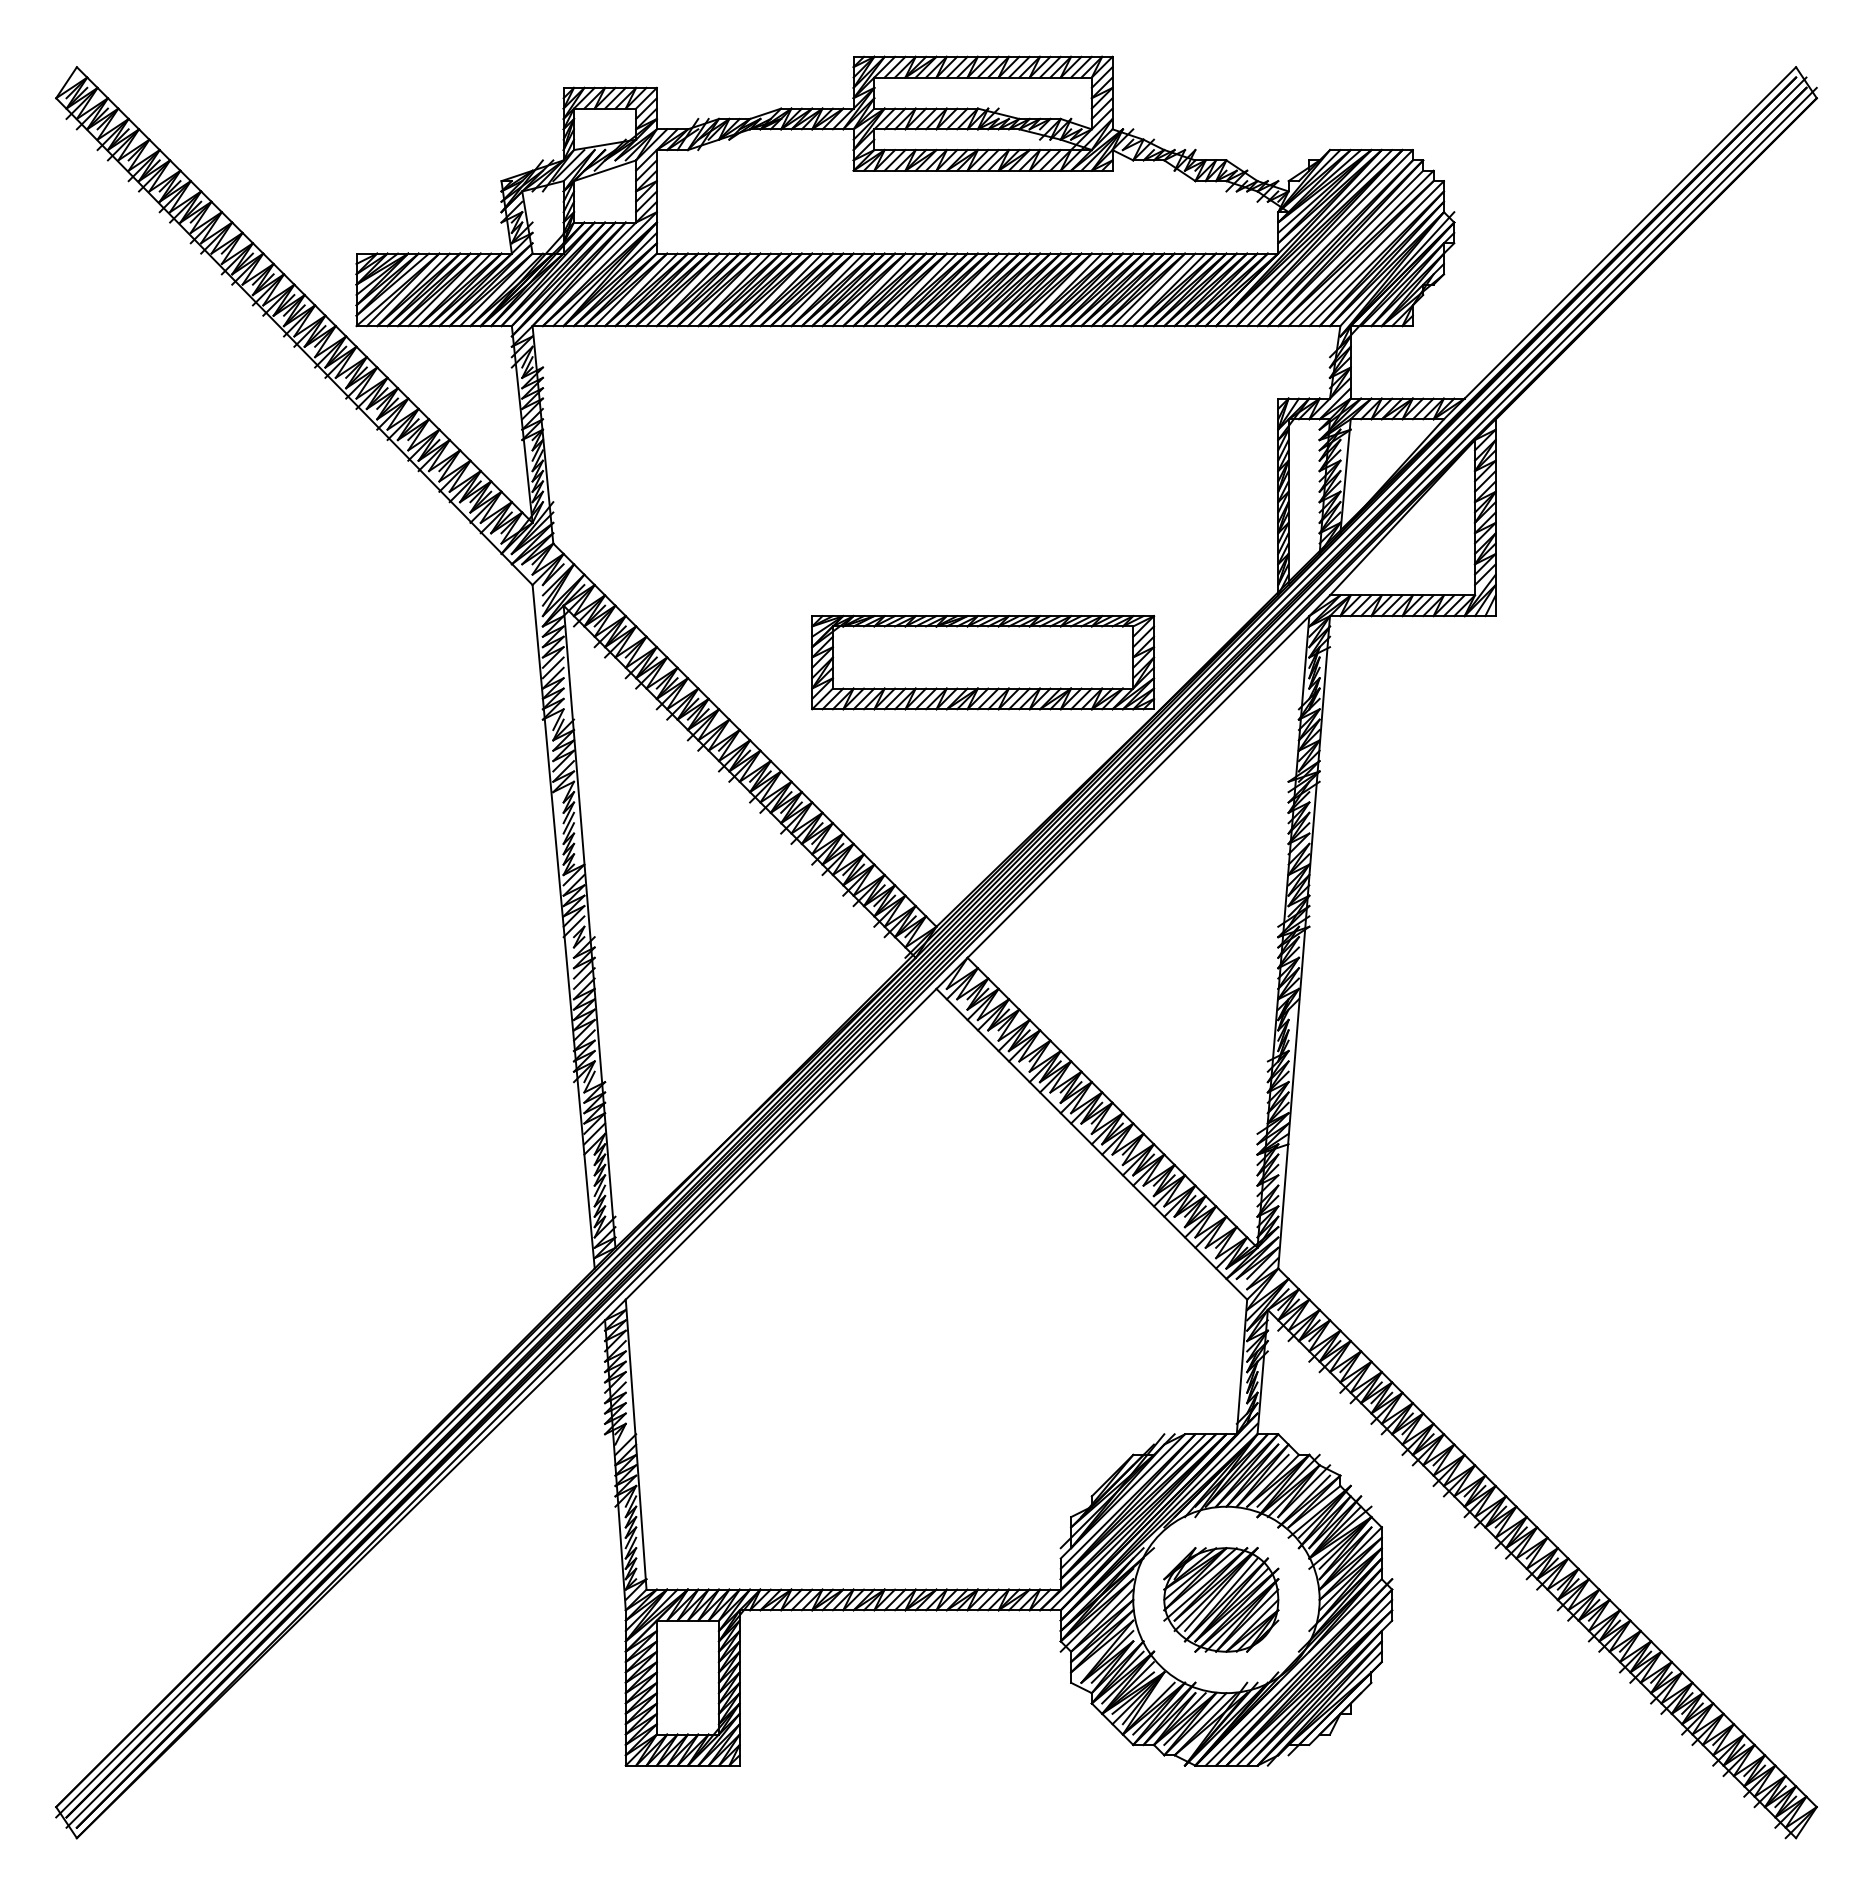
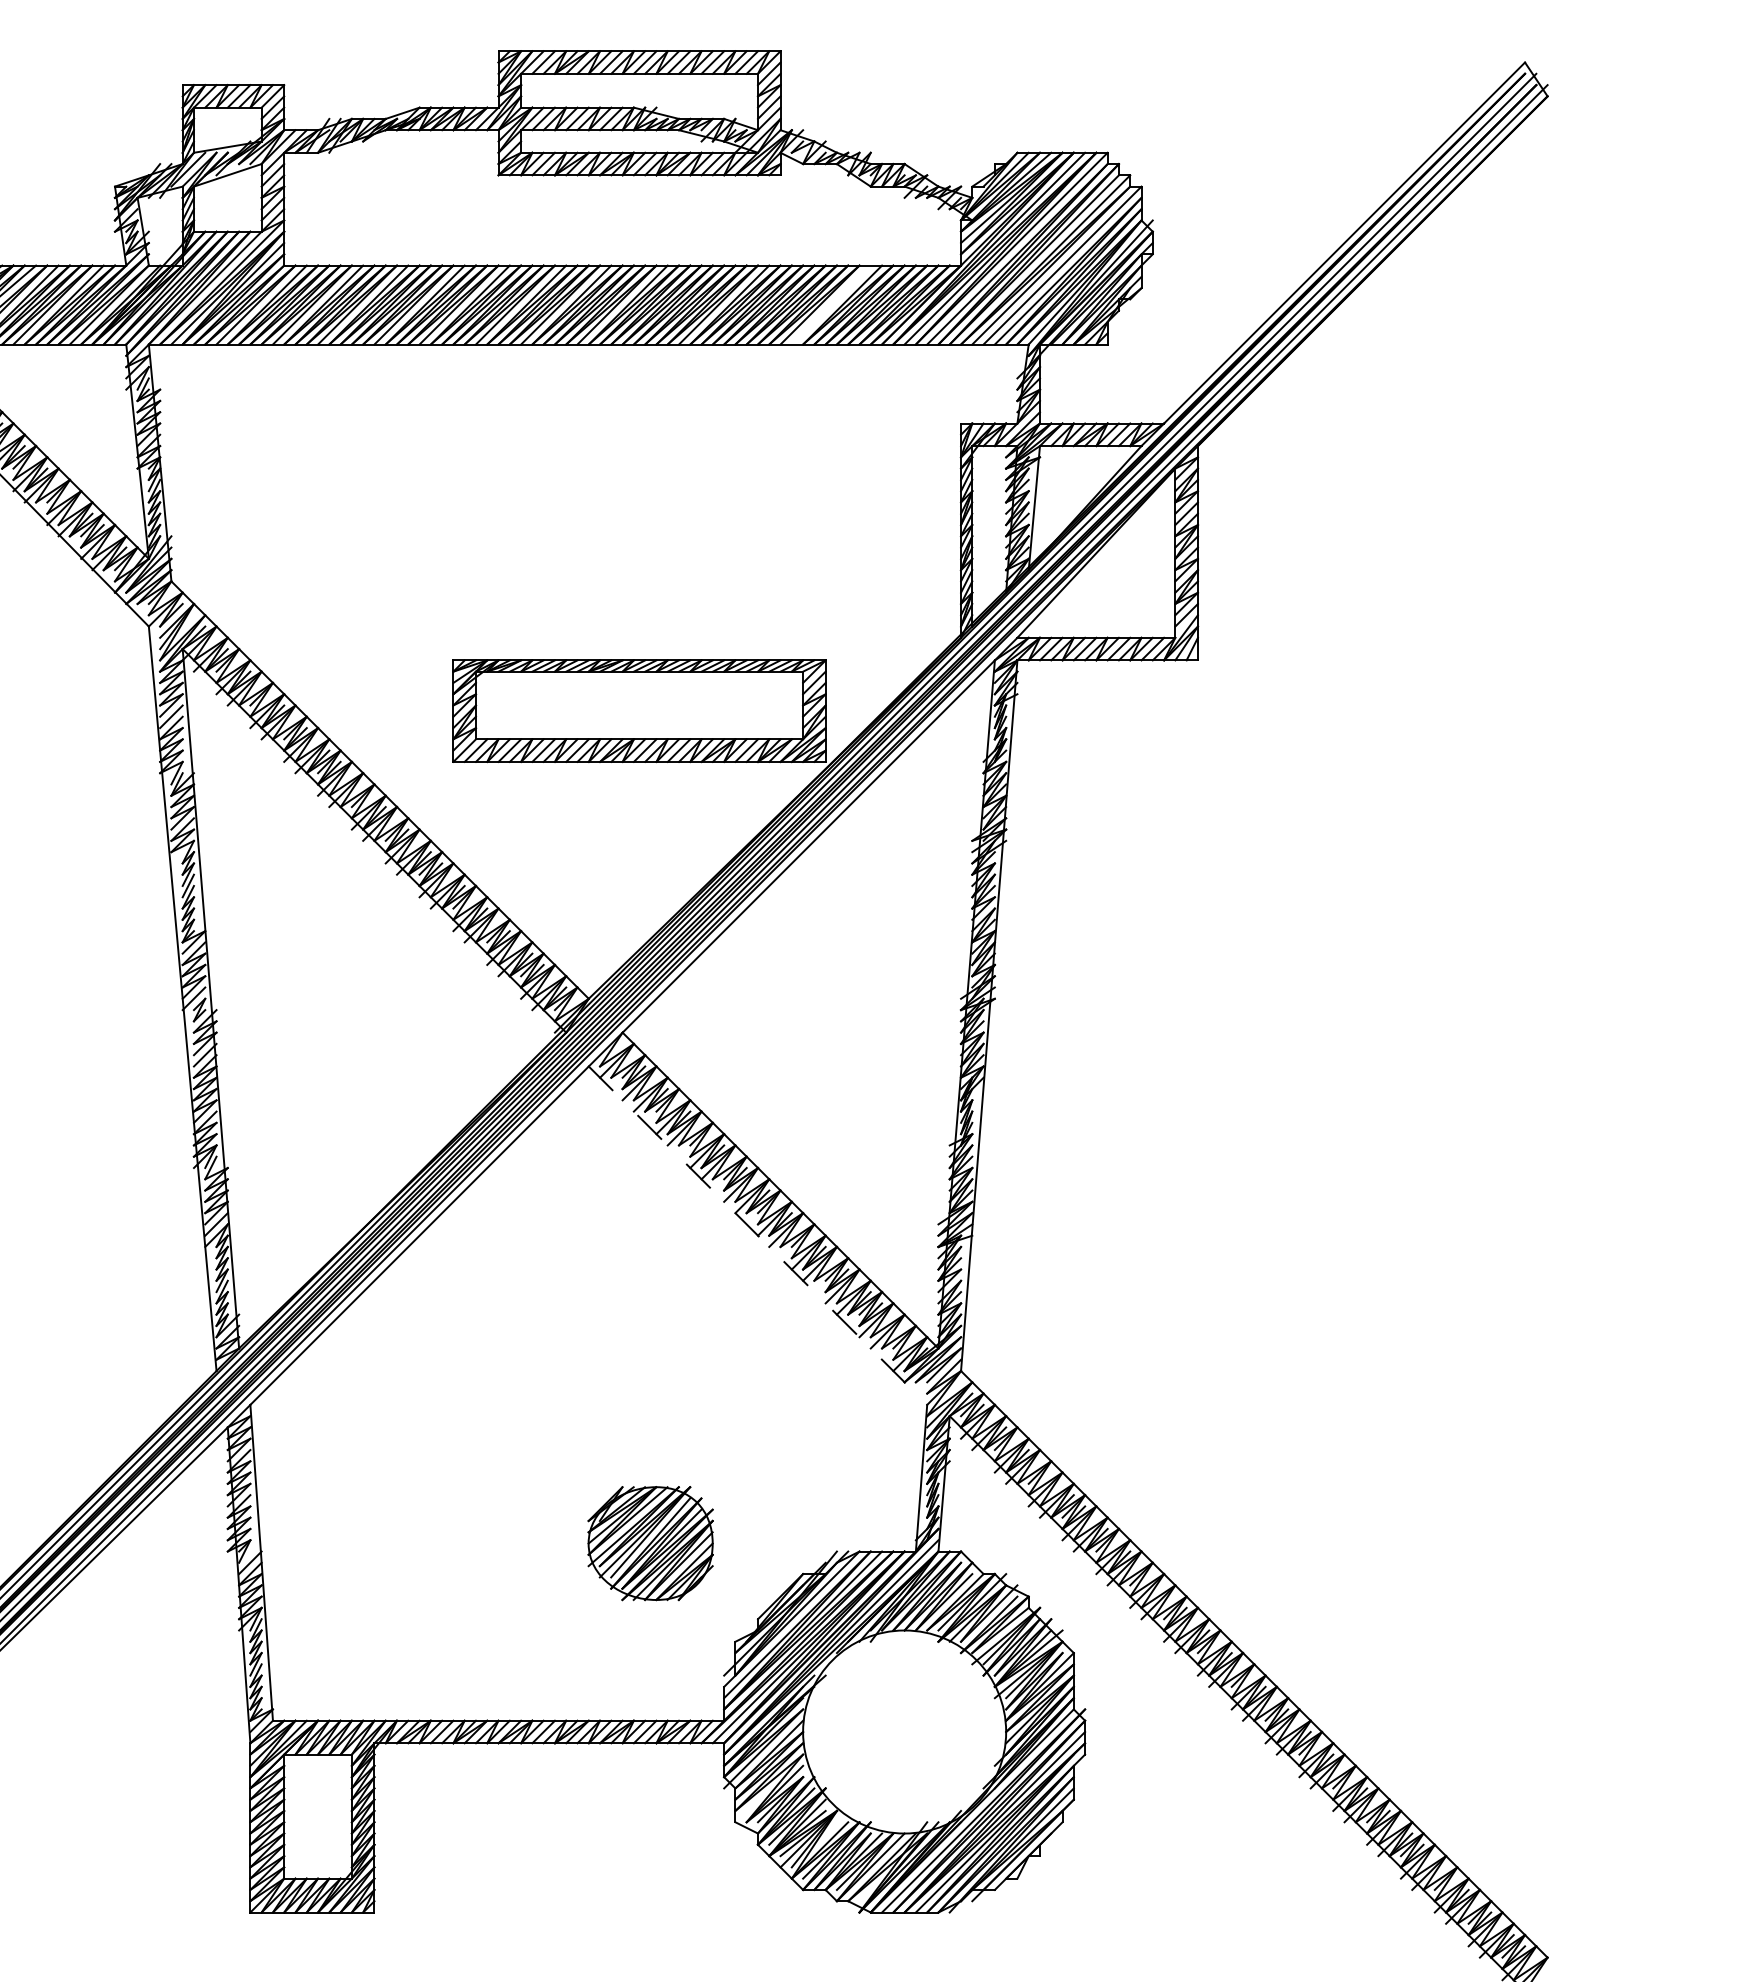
line: (1158, 289) -> (830, 304), removed
line: (1091, 1144) -> (757, 1235), solid -> dashed
part: (1221, 1599) -> (650, 1543), moved

